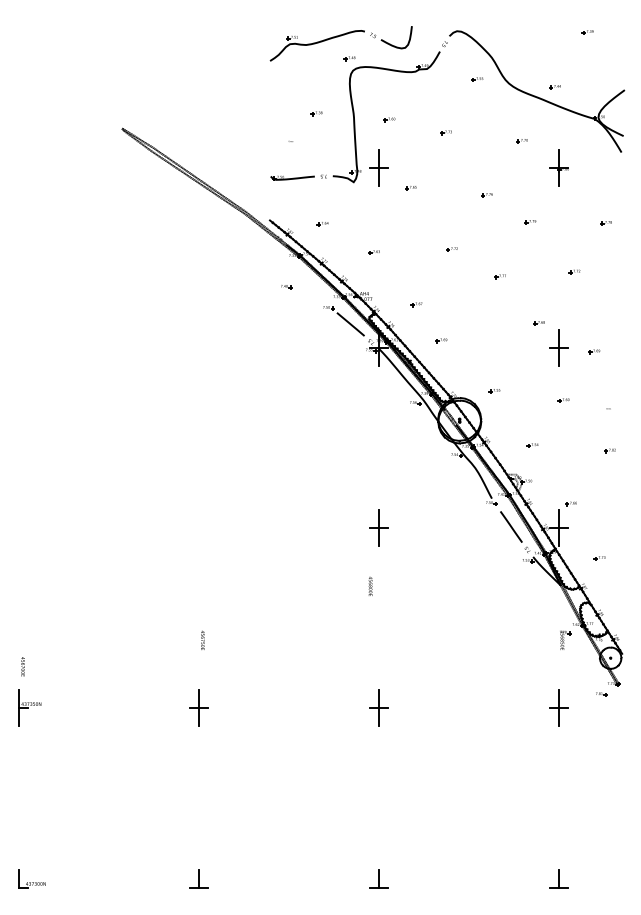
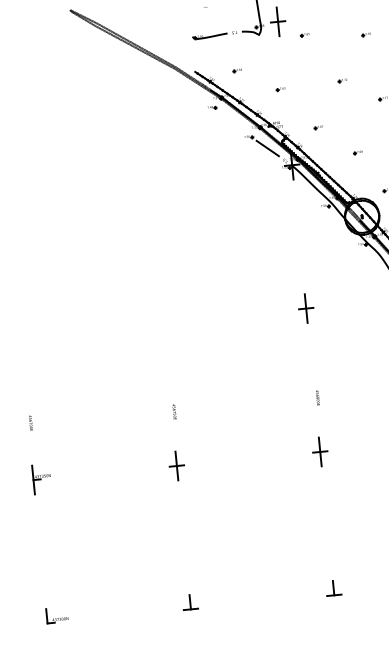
part: (286, 287) -> (212, 108), moved
part: (441, 340) -> (358, 152), moved
text: (370, 585) -> (317, 397), moved
text: (22, 666) -> (30, 423), moved

